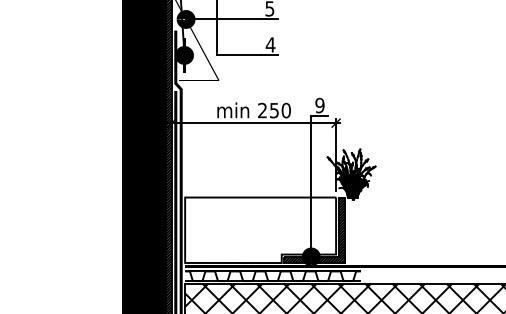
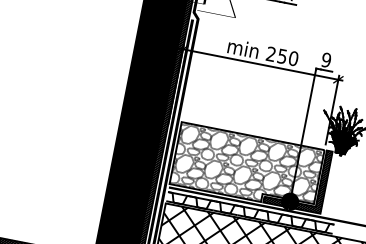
hatch: (260, 230) -> (246, 167), added

